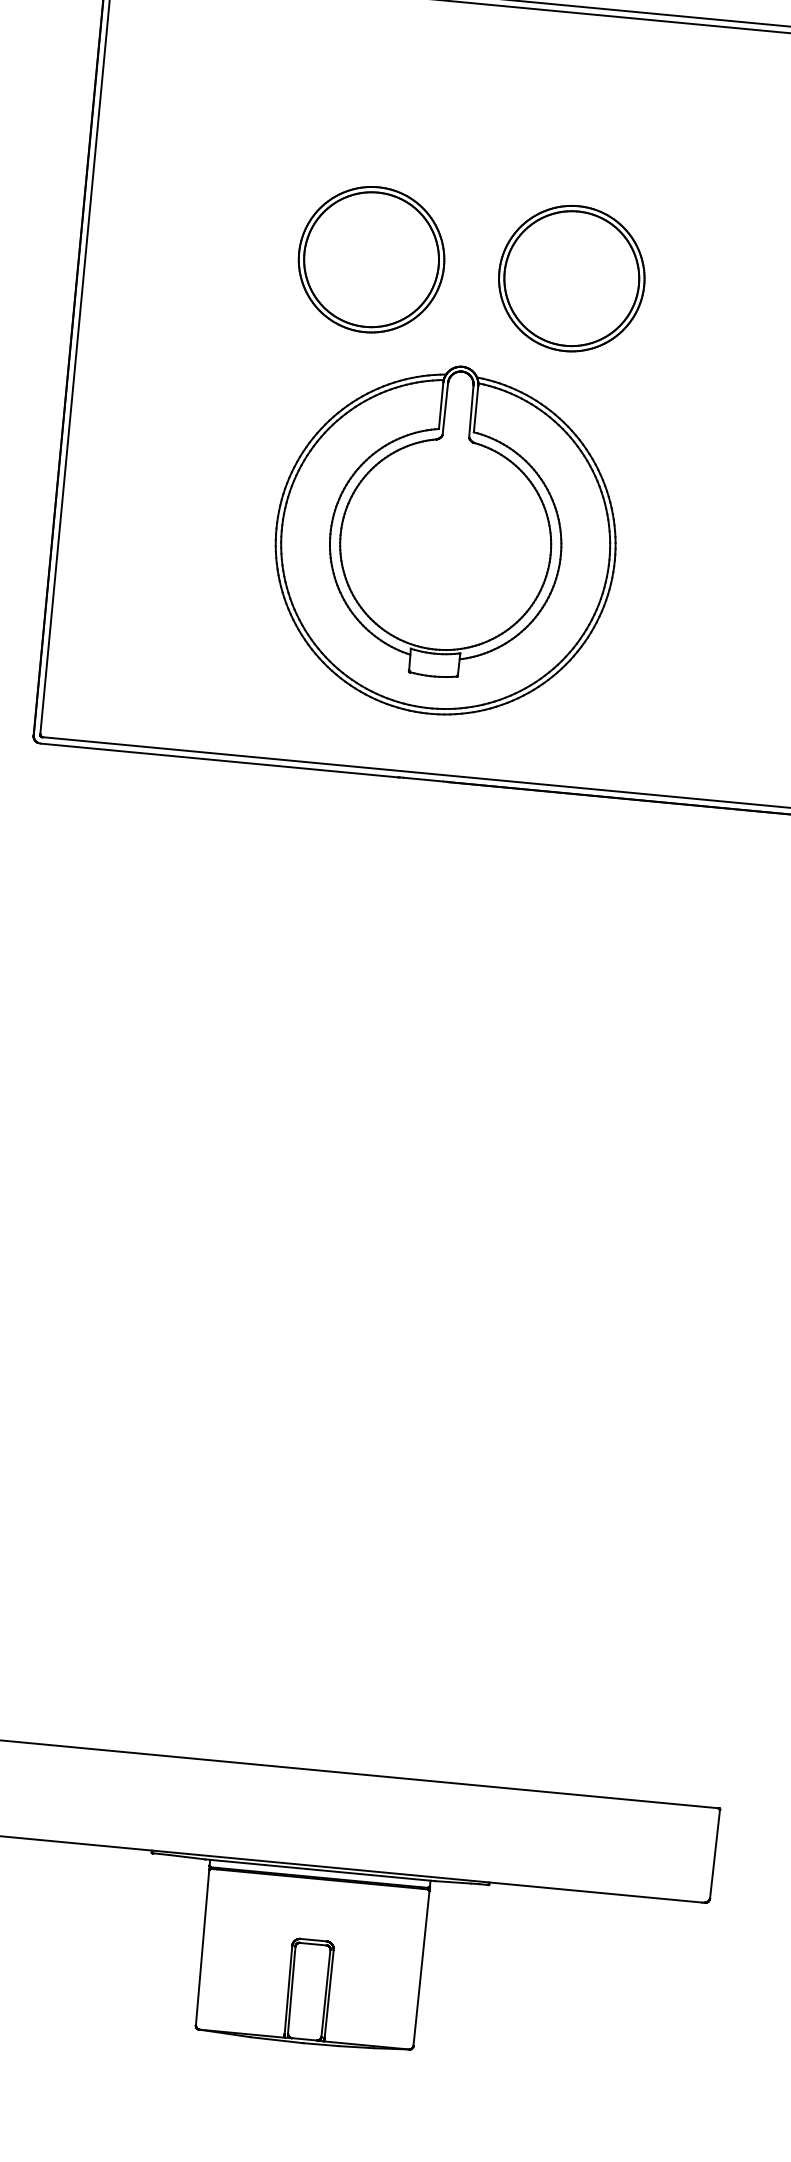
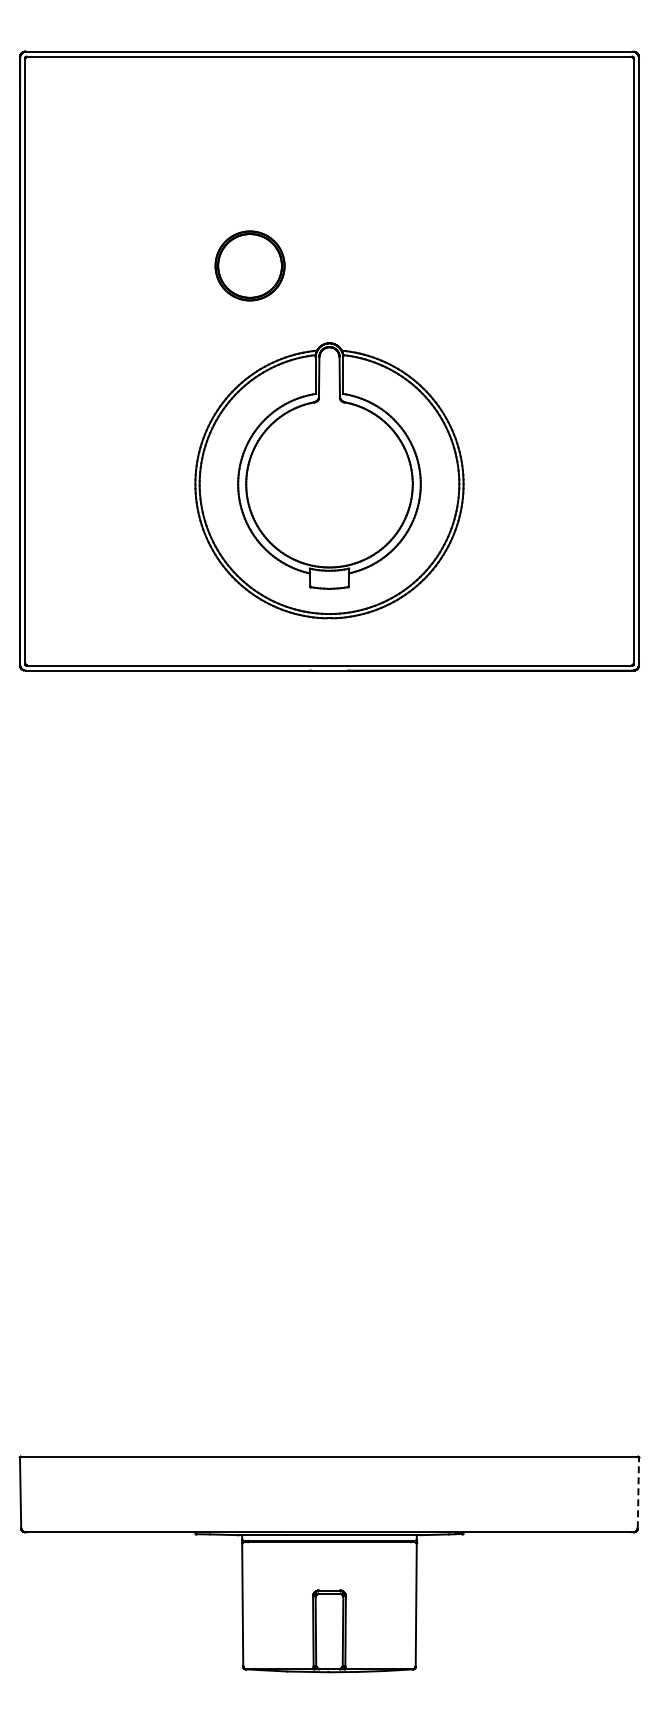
part: (370, 259) -> (249, 265), size x0.6
part: (571, 278) -> (408, 265), removed
line: (715, 1853) -> (638, 1492), solid -> dashed

